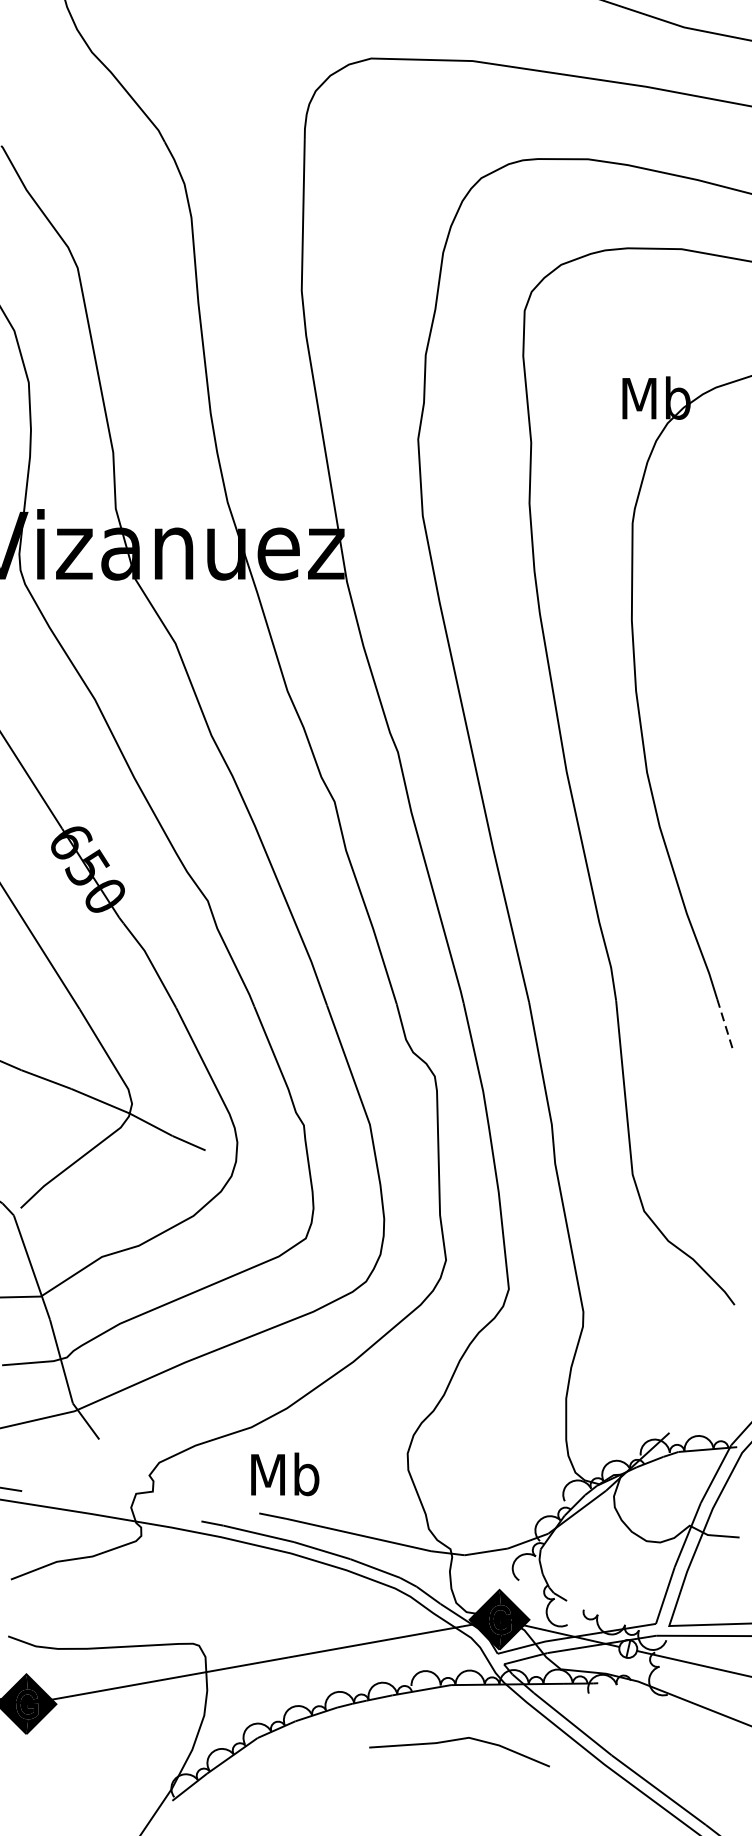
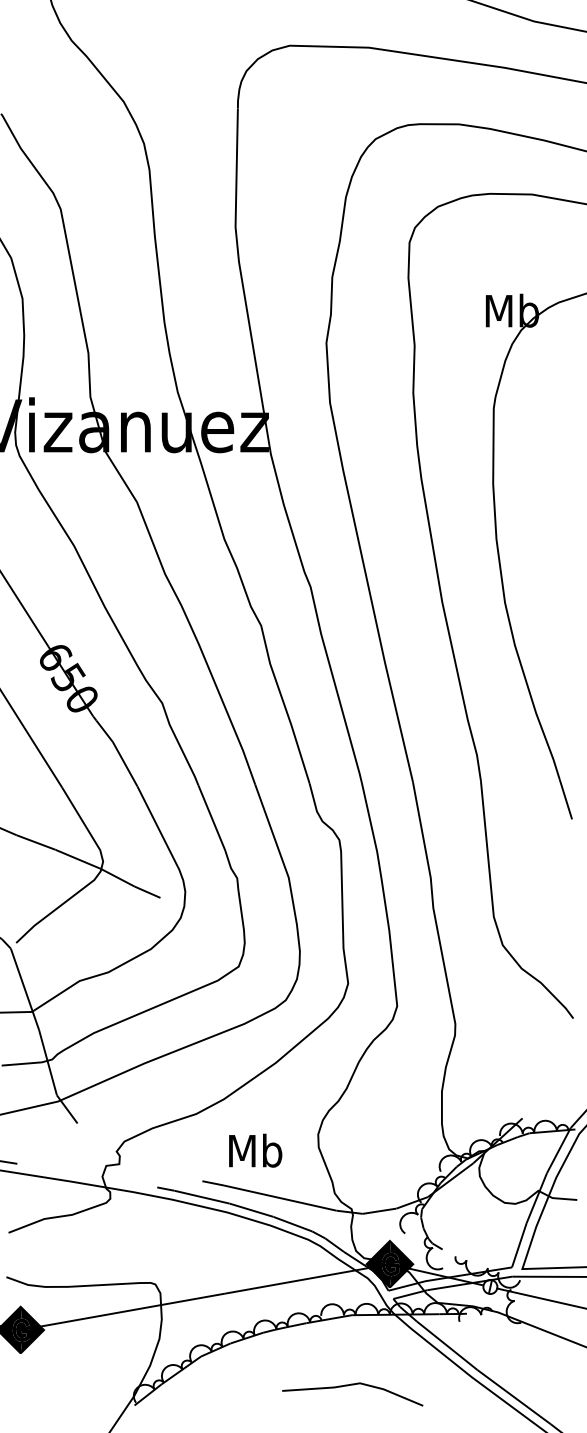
line: (724, 1024) -> (565, 799), dashed -> solid
text: (285, 1474) -> (255, 1150), moved
line: (454, 1741) -> (348, 1386), moved

